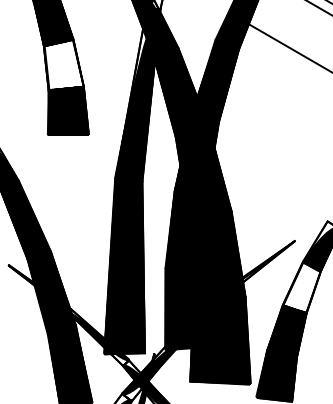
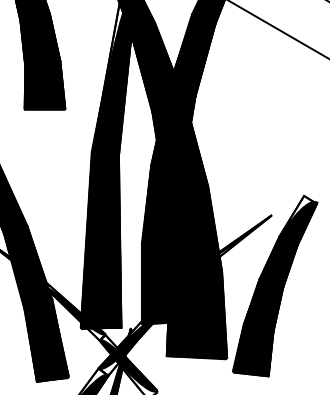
fill: (63, 64) -> (40, 39), added
fill: (301, 287) -> (278, 262), added

